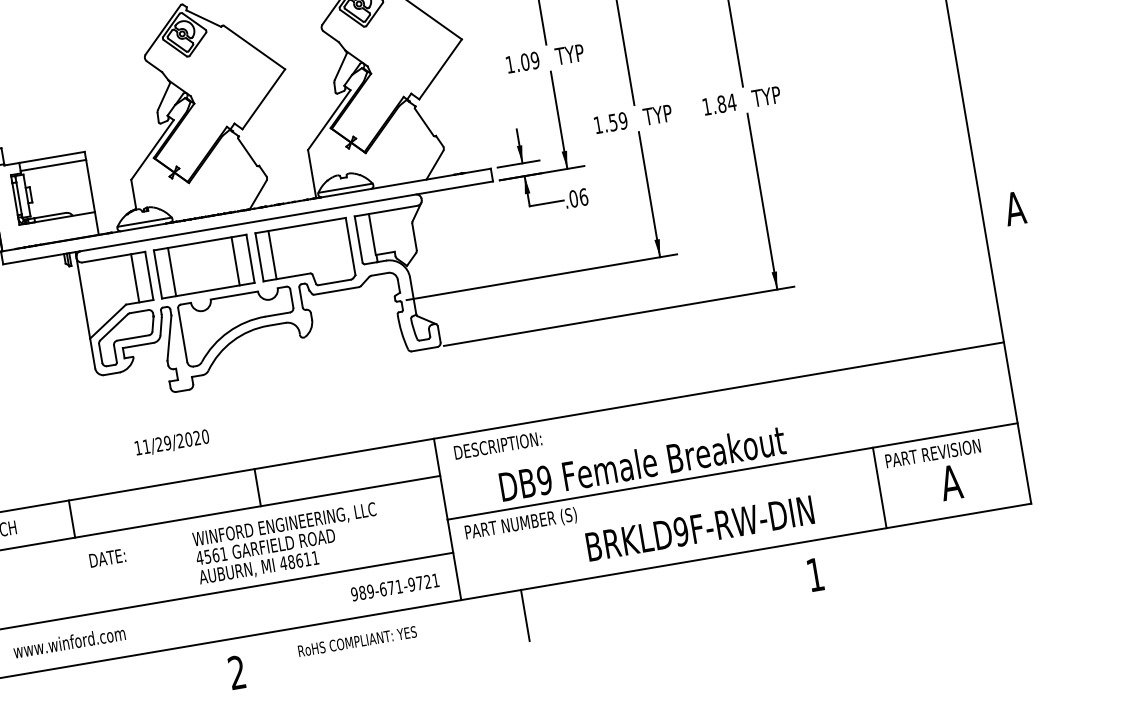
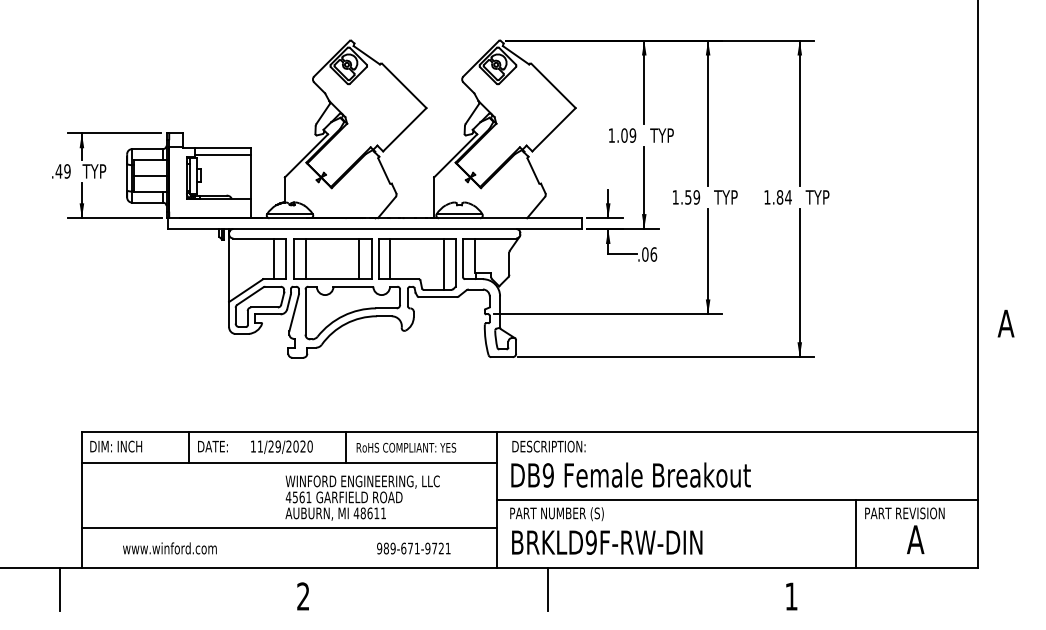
line: (336, 249) -> (443, 263), added
text: (171, 442) -> (281, 446), moved
text: (641, 462) -> (630, 474), moved
text: (700, 528) -> (607, 542), moved
text: (107, 558) -> (212, 446), moved
text: (394, 587) -> (413, 548), moved
text: (357, 641) -> (406, 447), moved

